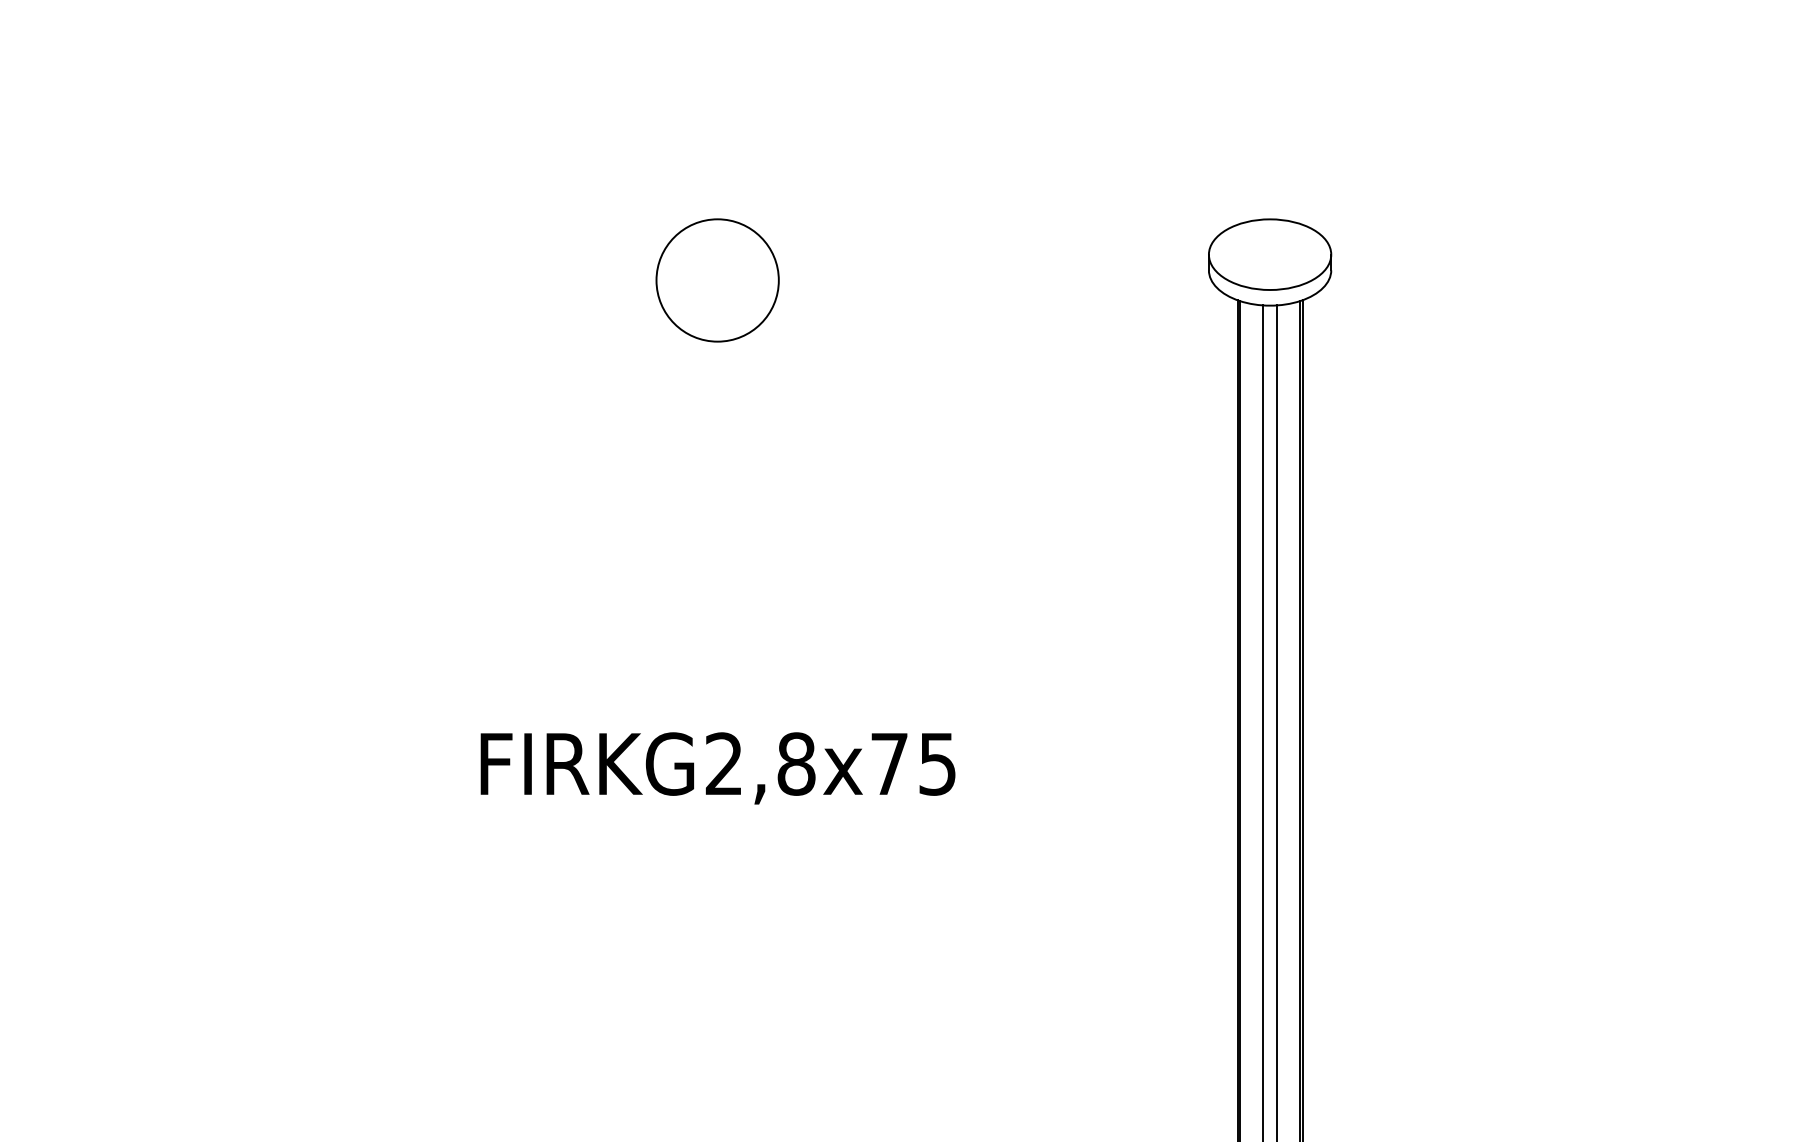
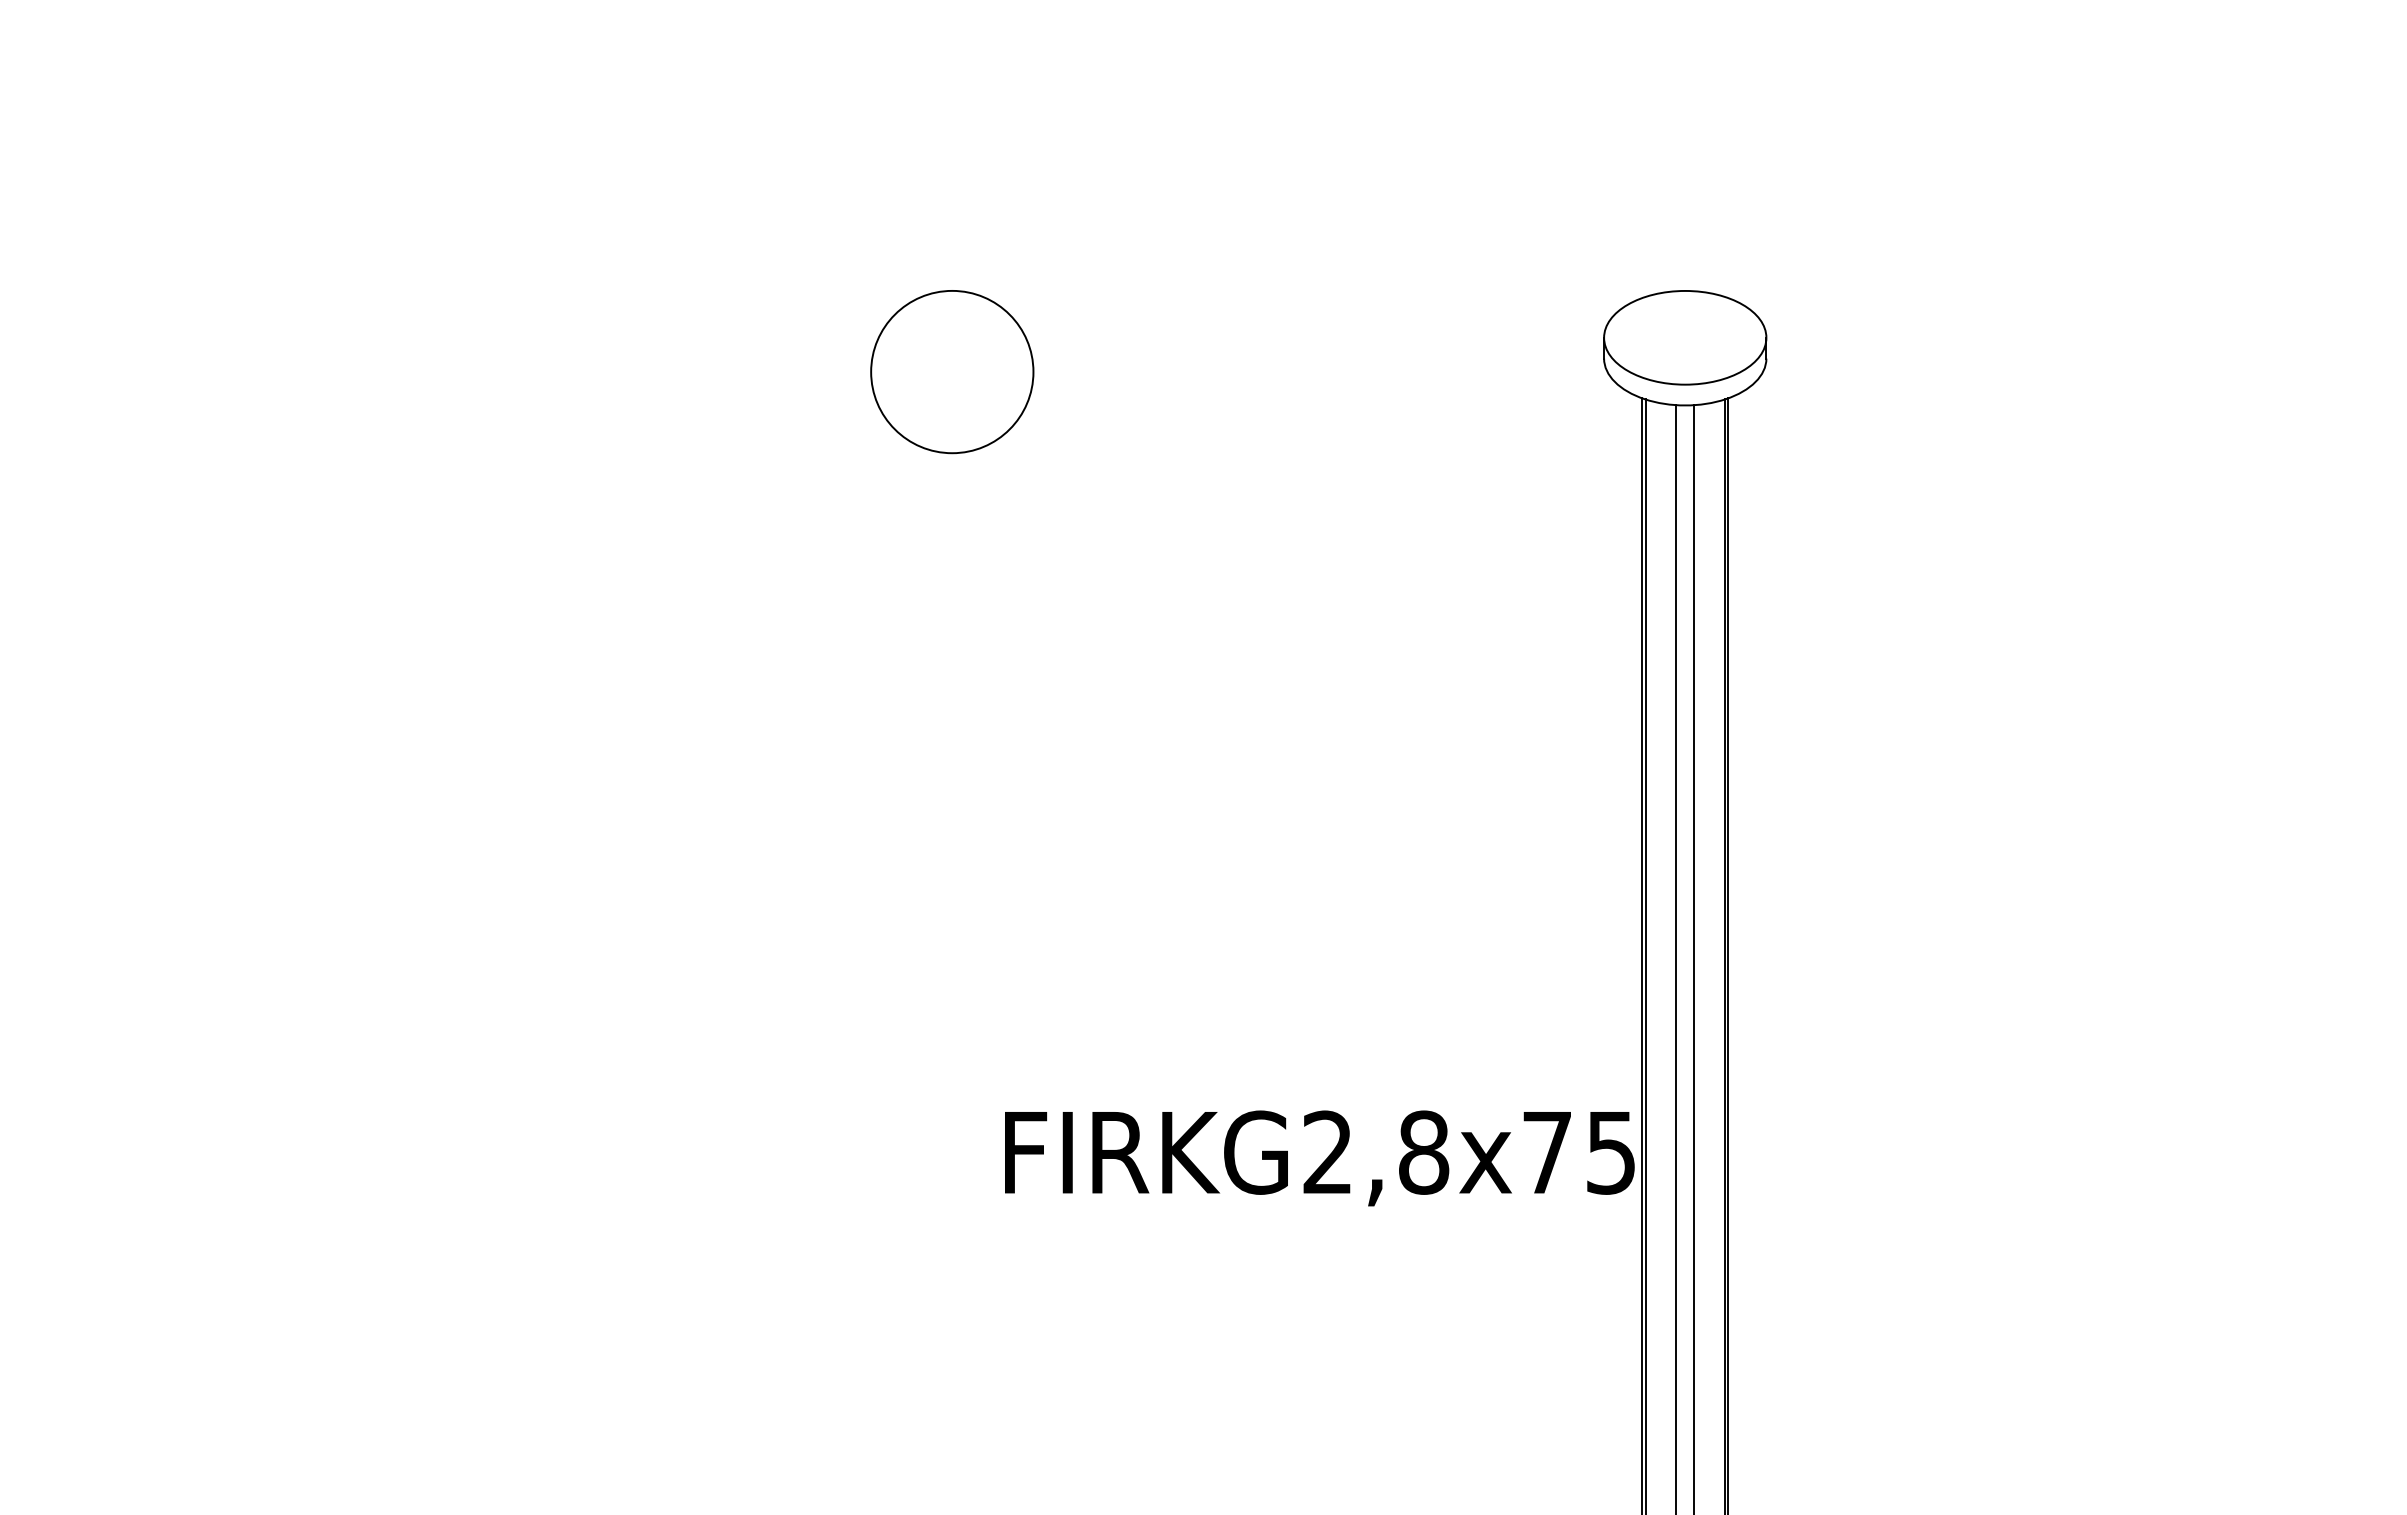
text: (717, 768) -> (1319, 1158), moved

